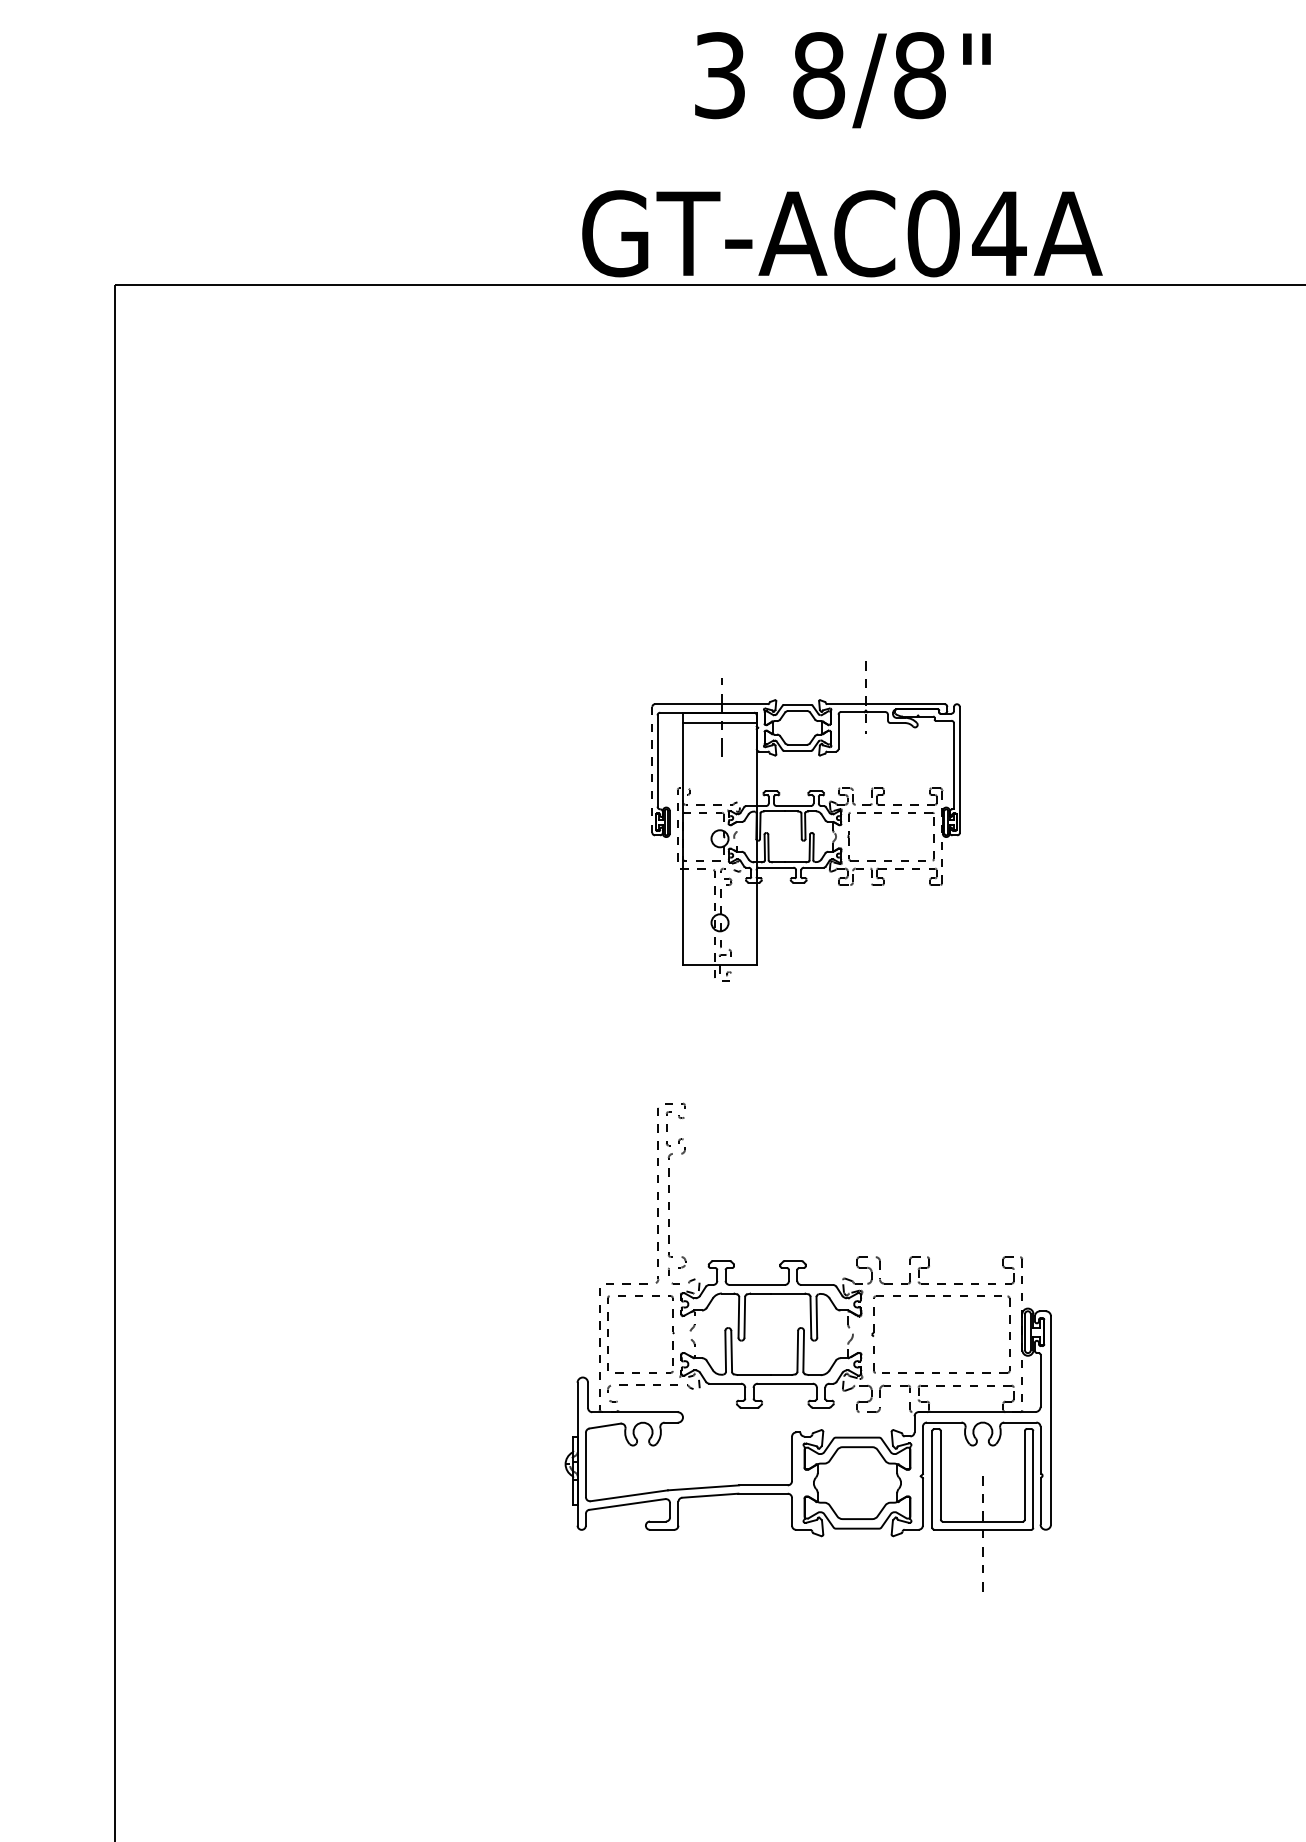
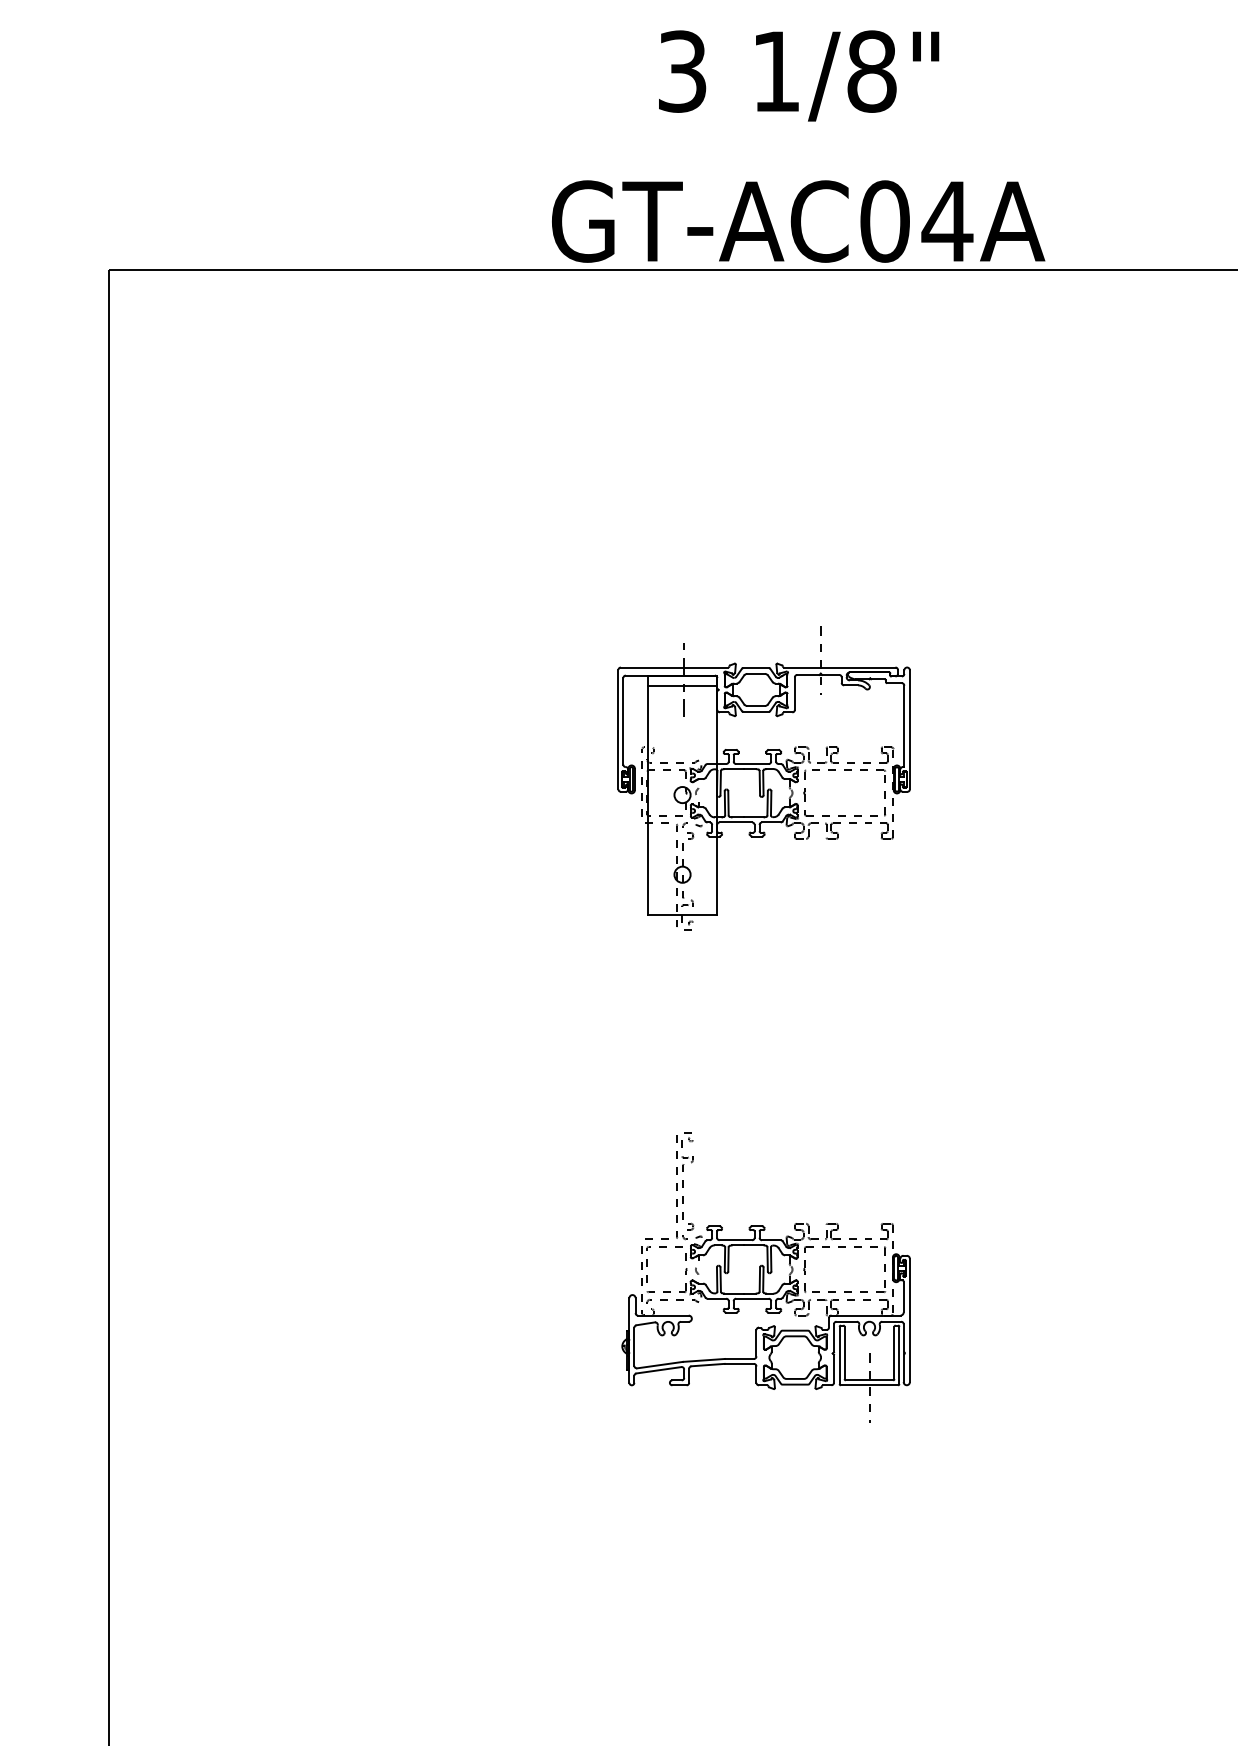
text: (818, 75) -> (775, 71), 8/8" -> 1/8"
line: (652, 769) -> (618, 729), dashed -> solid
part: (807, 1347) -> (765, 1277), size x0.62

